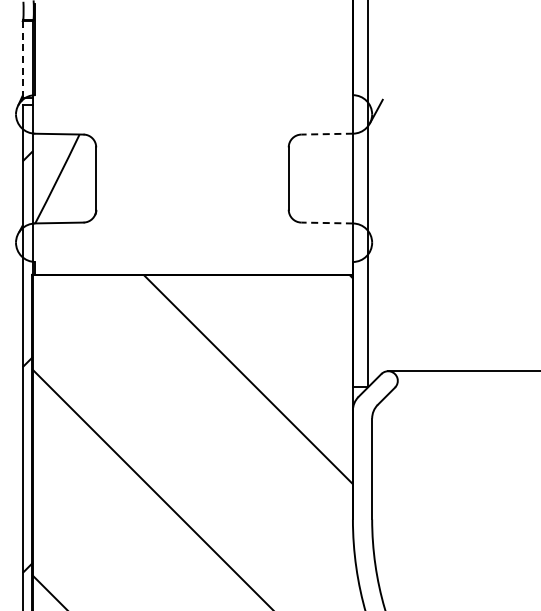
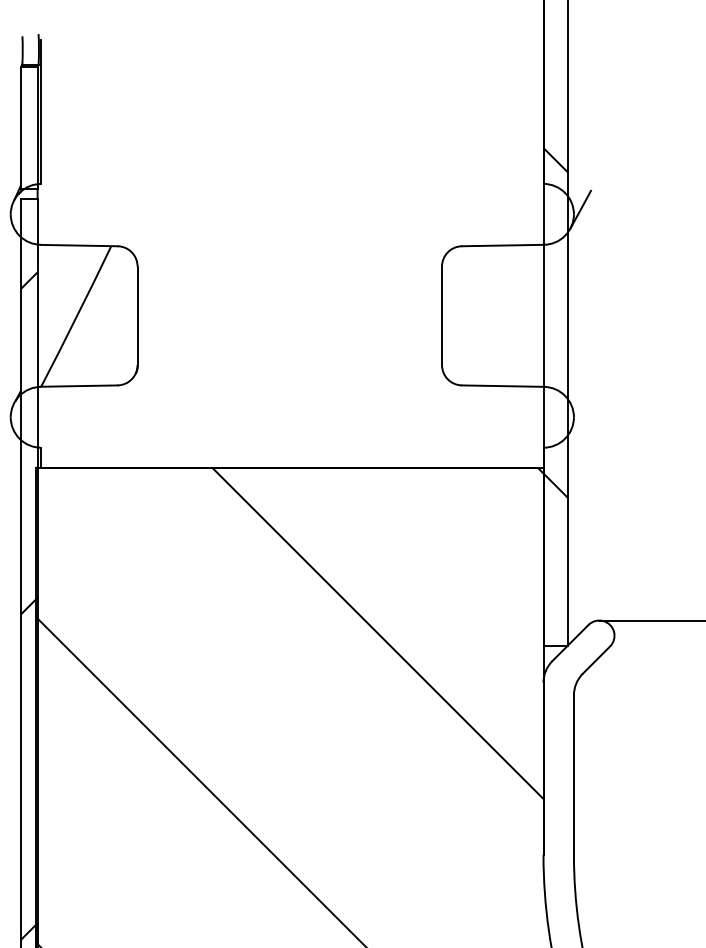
line: (22, 59) -> (20, 127), dashed -> solid
line: (327, 134) -> (503, 246), dashed -> solid
hatch: (360, 182) -> (555, 322), added
line: (327, 223) -> (503, 386), dashed -> solid

